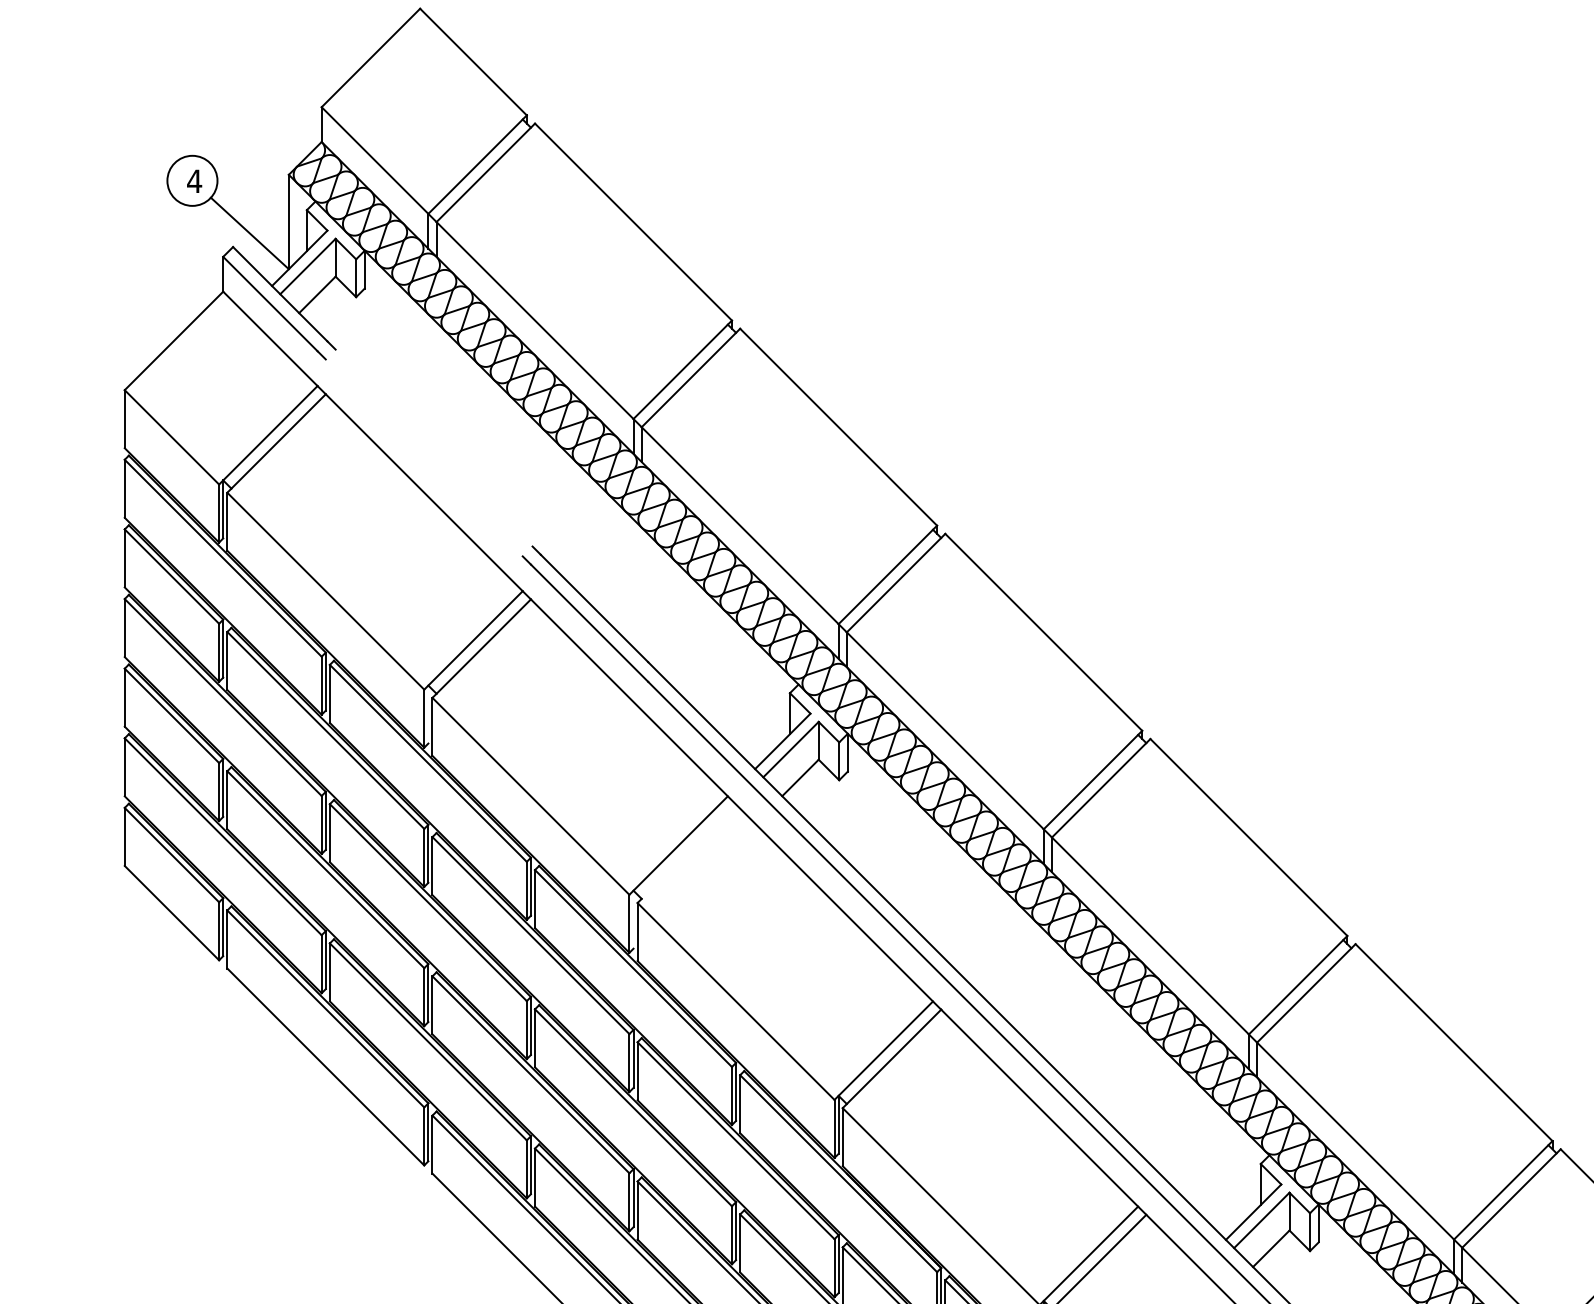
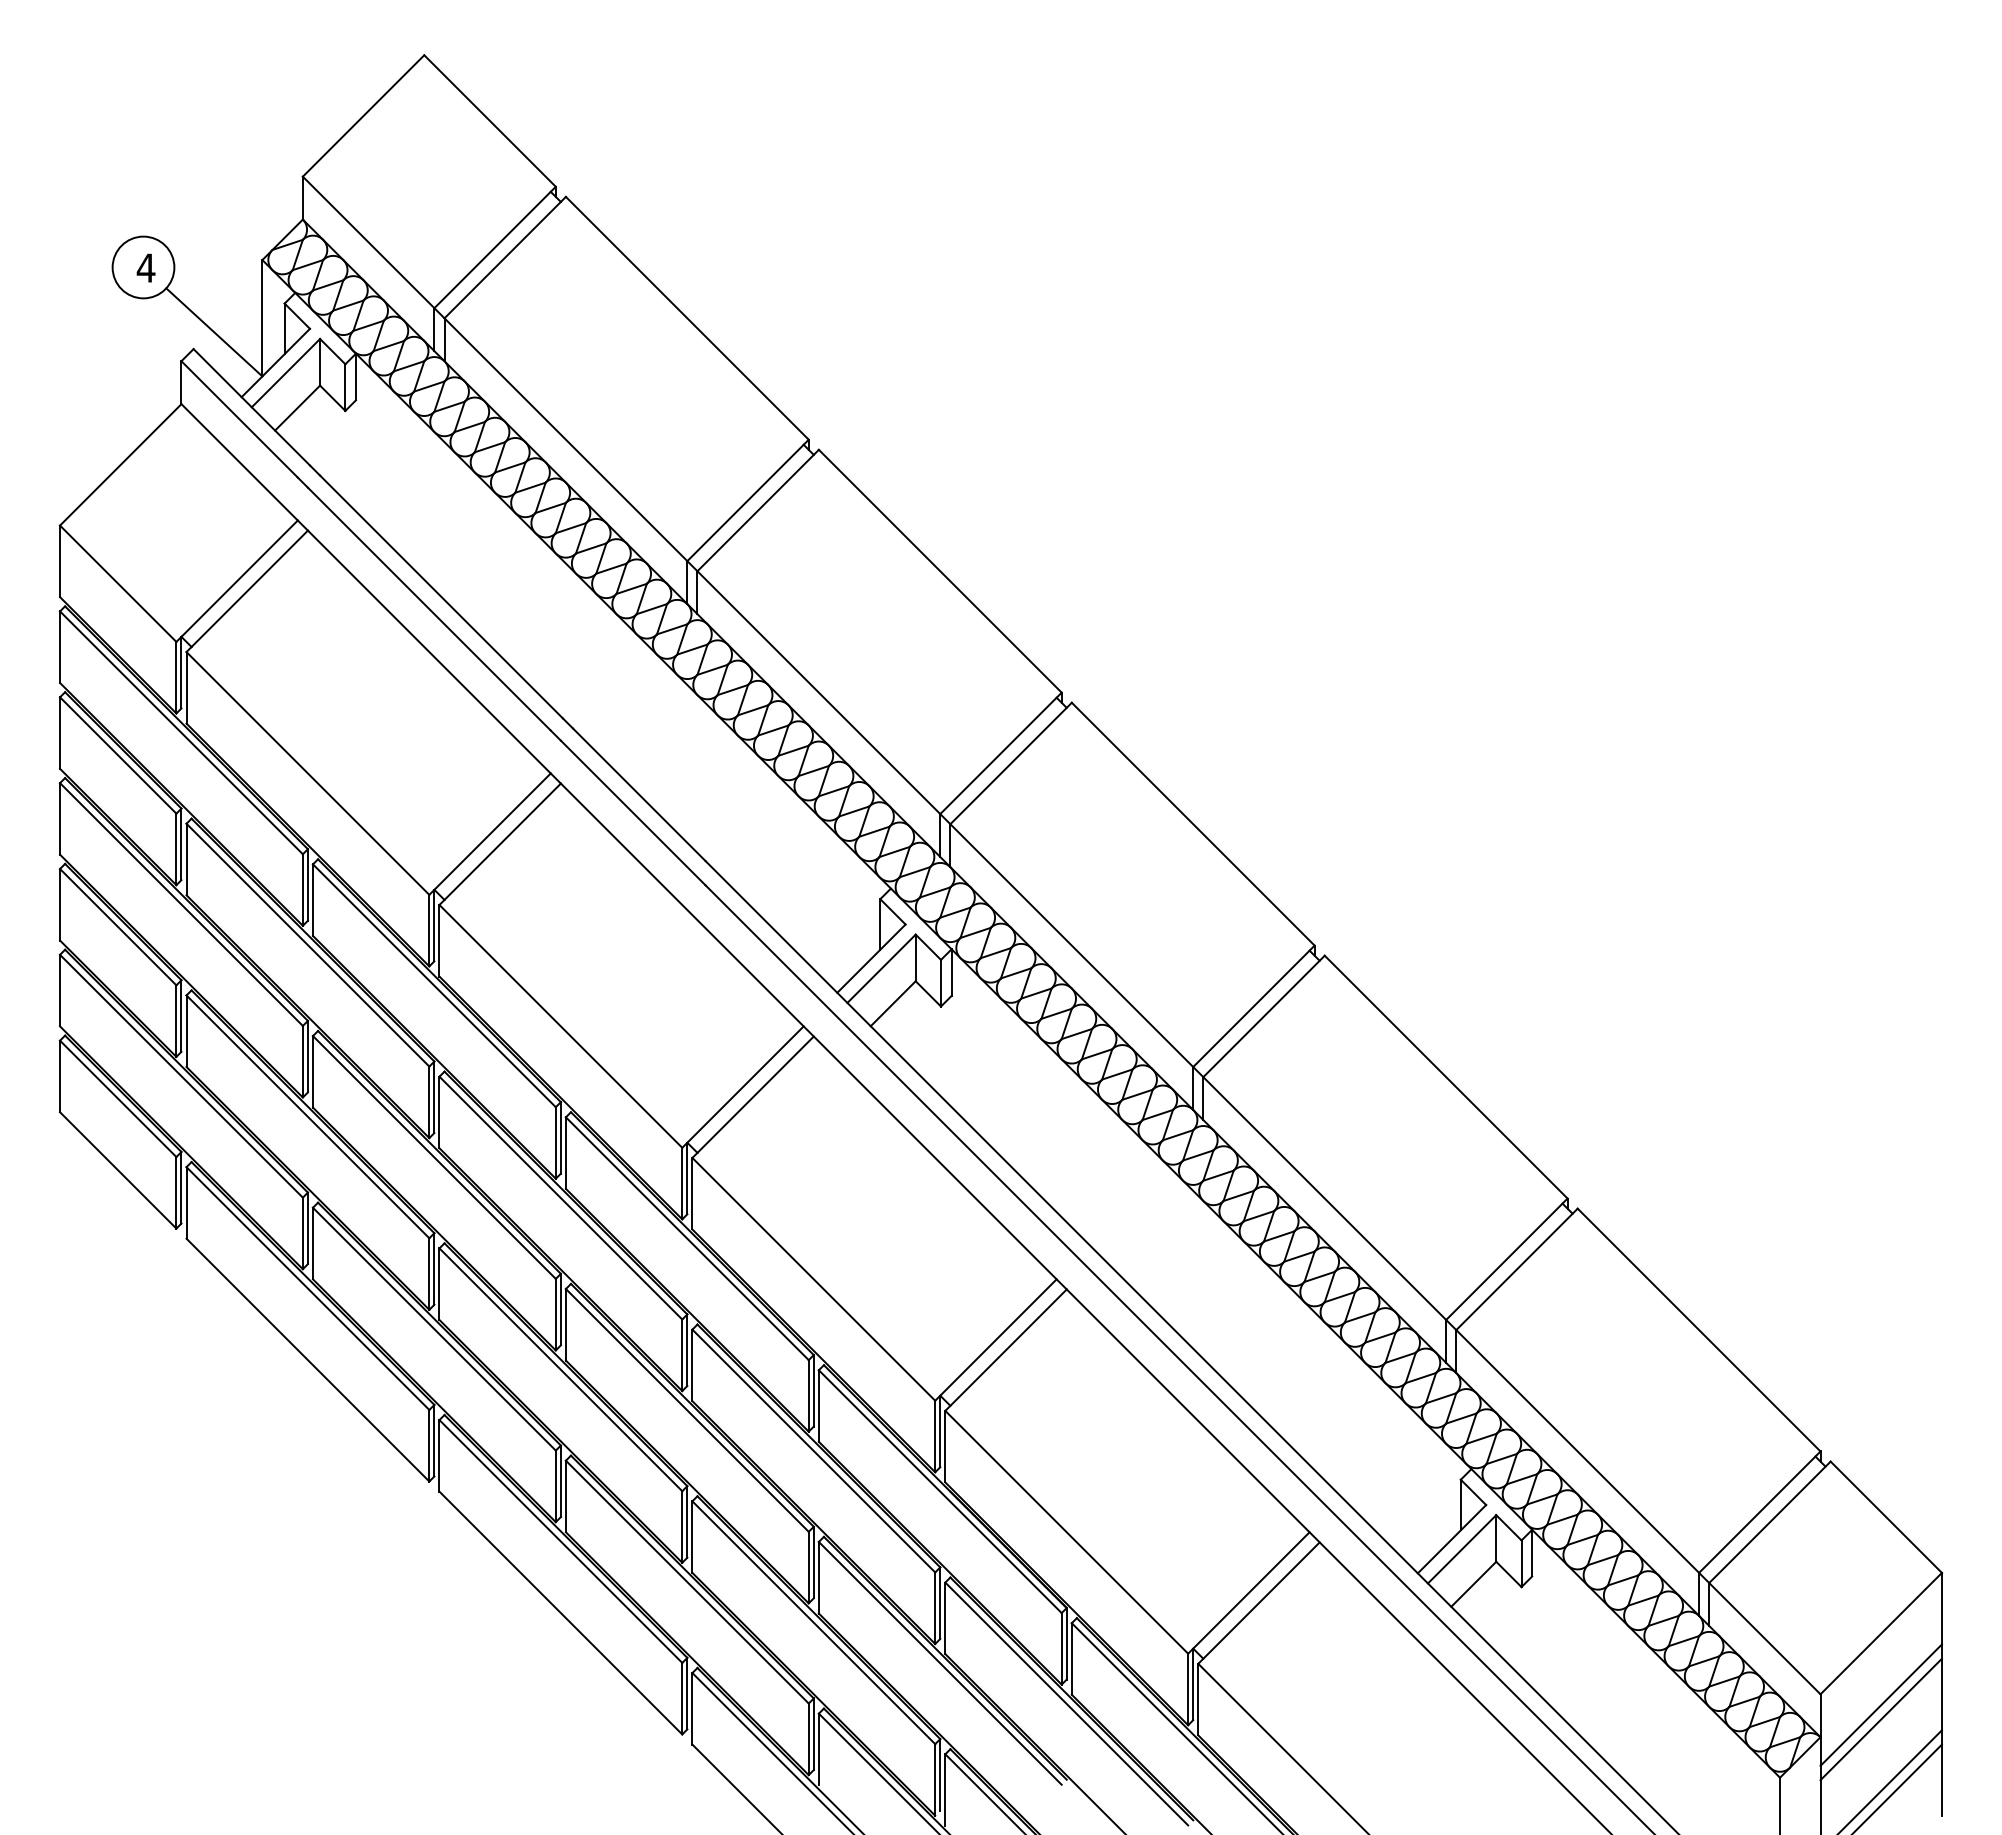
line: (434, 447) -> (441, 596), added
line: (423, 457) -> (428, 608), added
line: (428, 714) -> (434, 925), added
line: (688, 851) -> (755, 1094), added
line: (633, 919) -> (687, 1178), added

